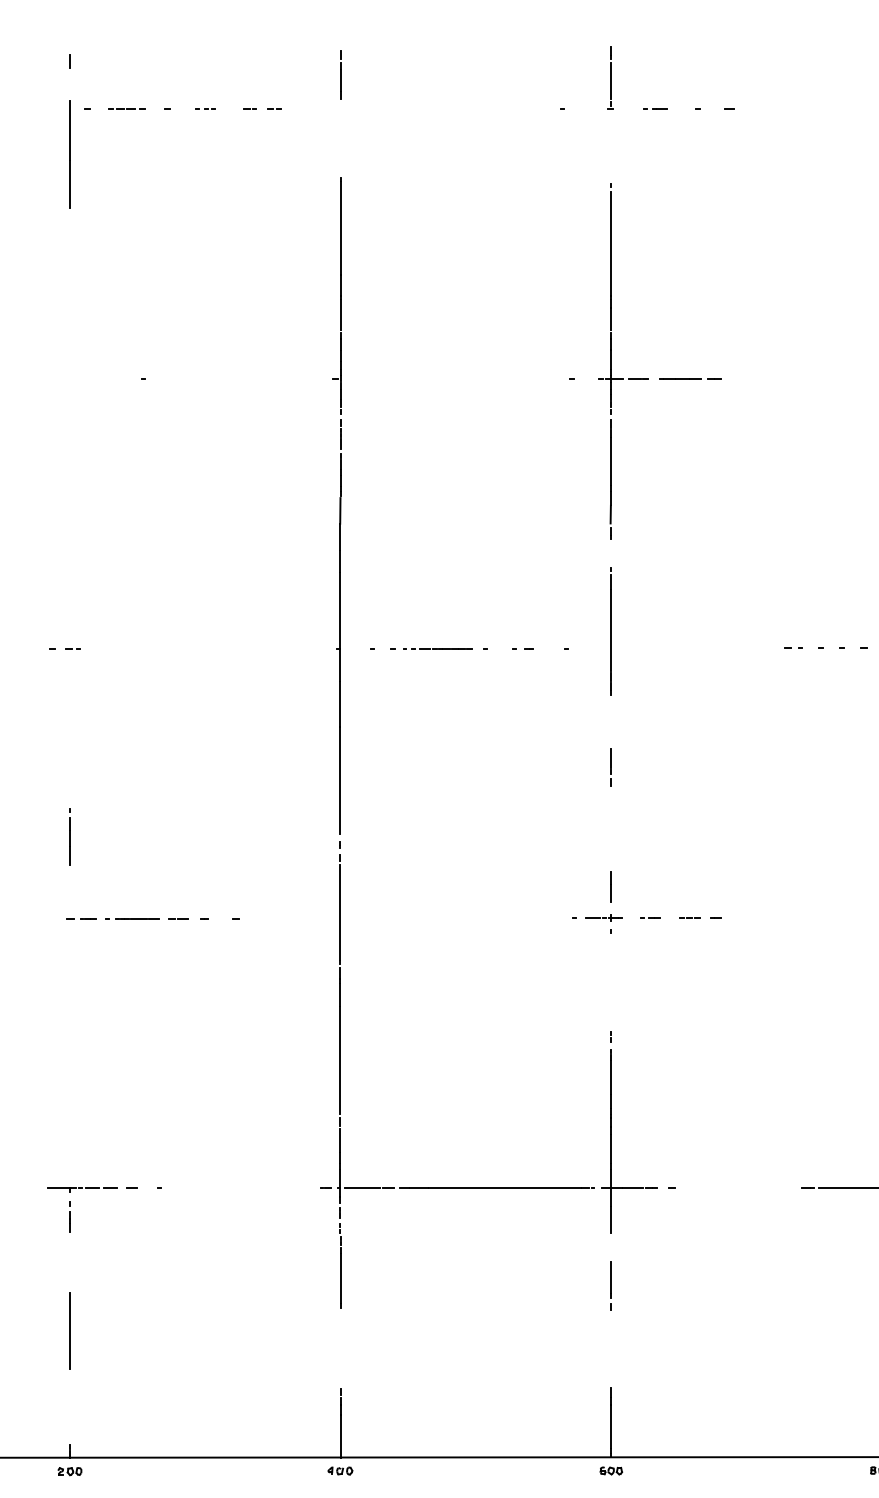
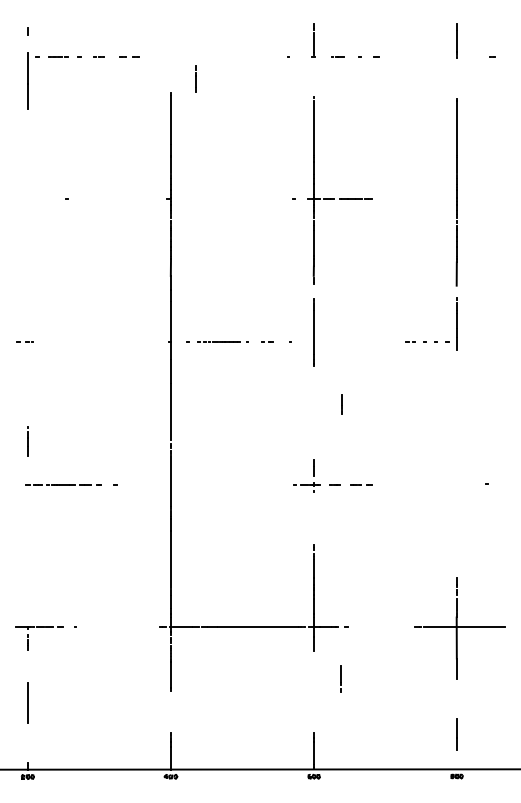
line: (339, 74) -> (195, 78), moved
line: (610, 766) -> (341, 404), moved
line: (610, 1285) -> (340, 678), moved

